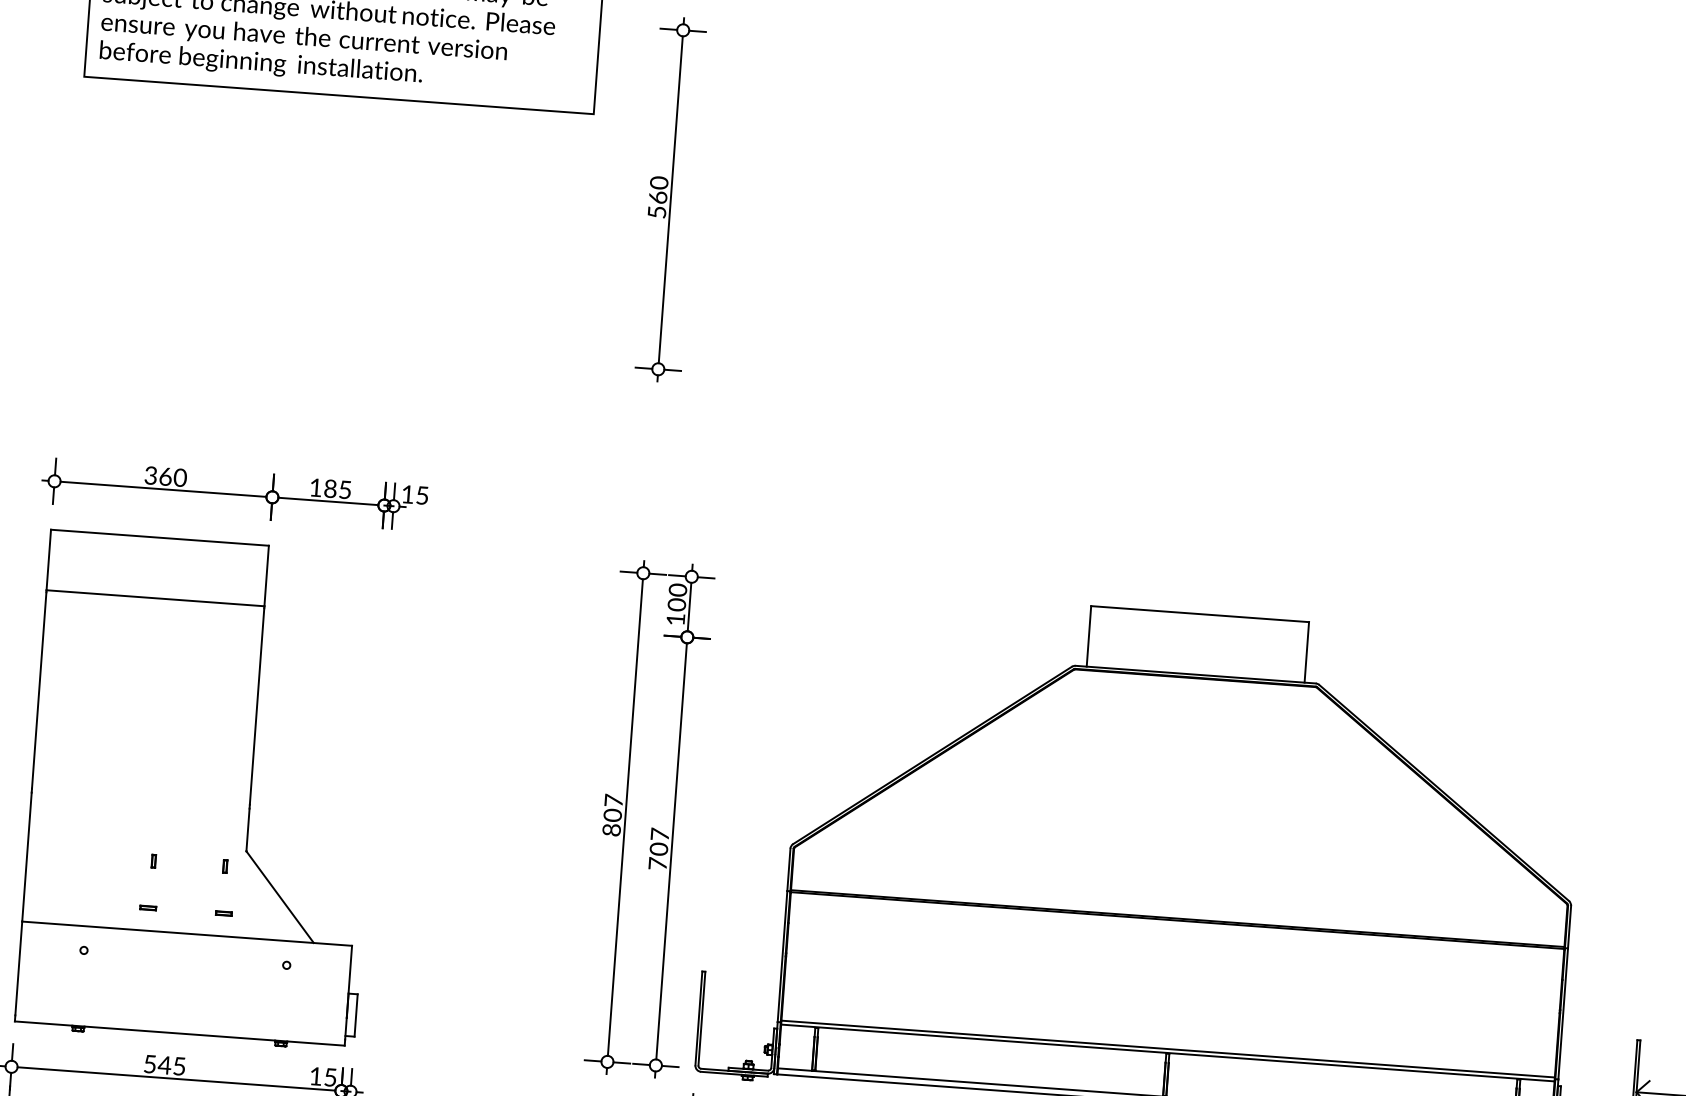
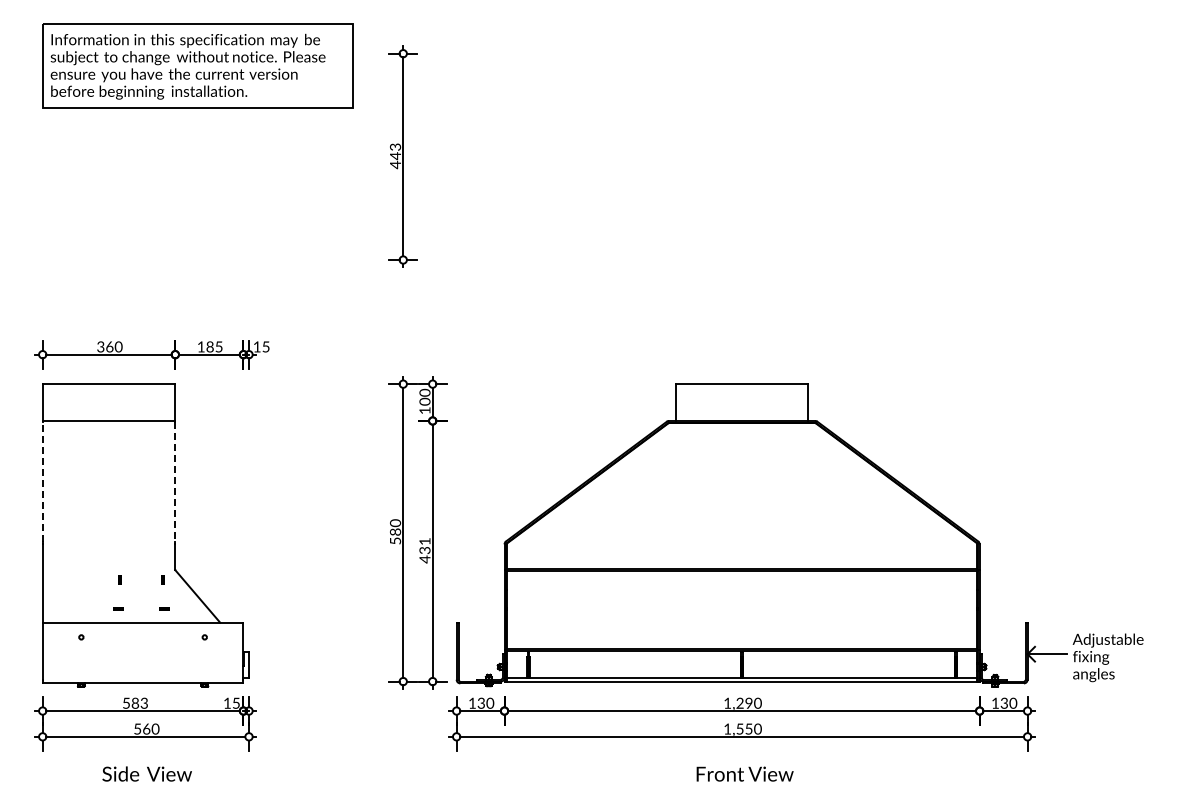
text: (658, 198) -> (395, 156), 560 -> 443
line: (38, 689) -> (42, 481), solid -> dashed
line: (257, 705) -> (175, 481), solid -> dashed
text: (612, 814) -> (395, 531), 807 -> 580
text: (658, 849) -> (424, 550), 707 -> 431
text: (171, 1064) -> (139, 702), 545 -> 583

